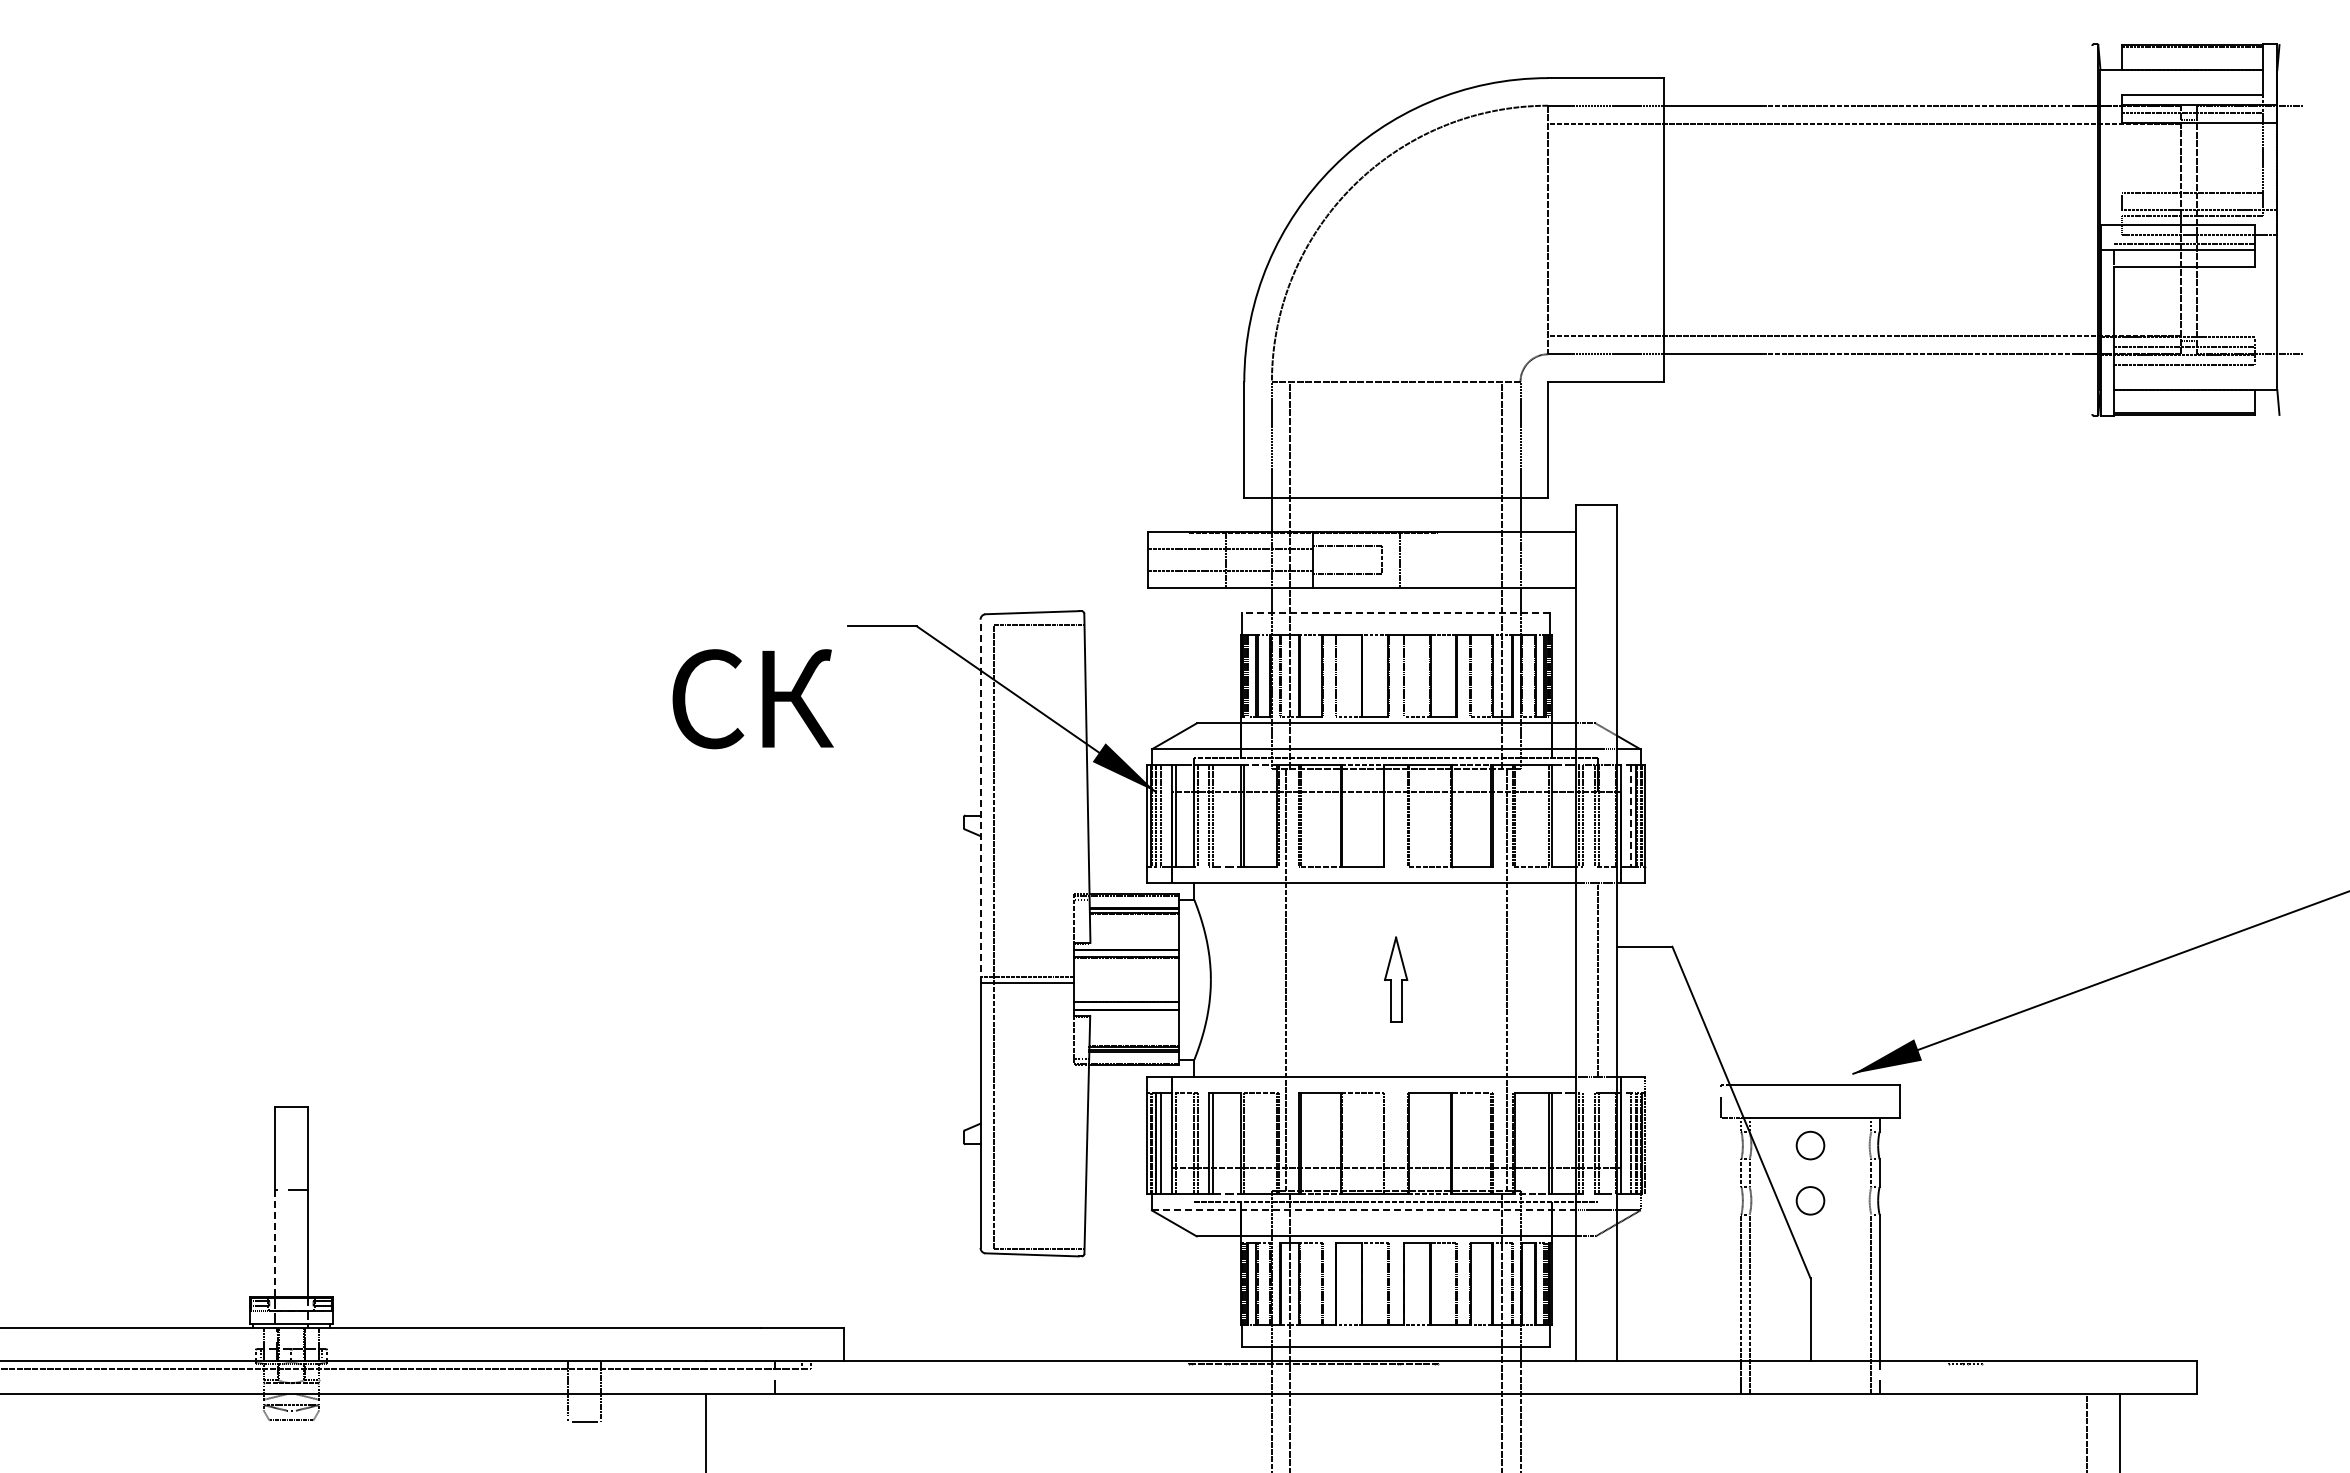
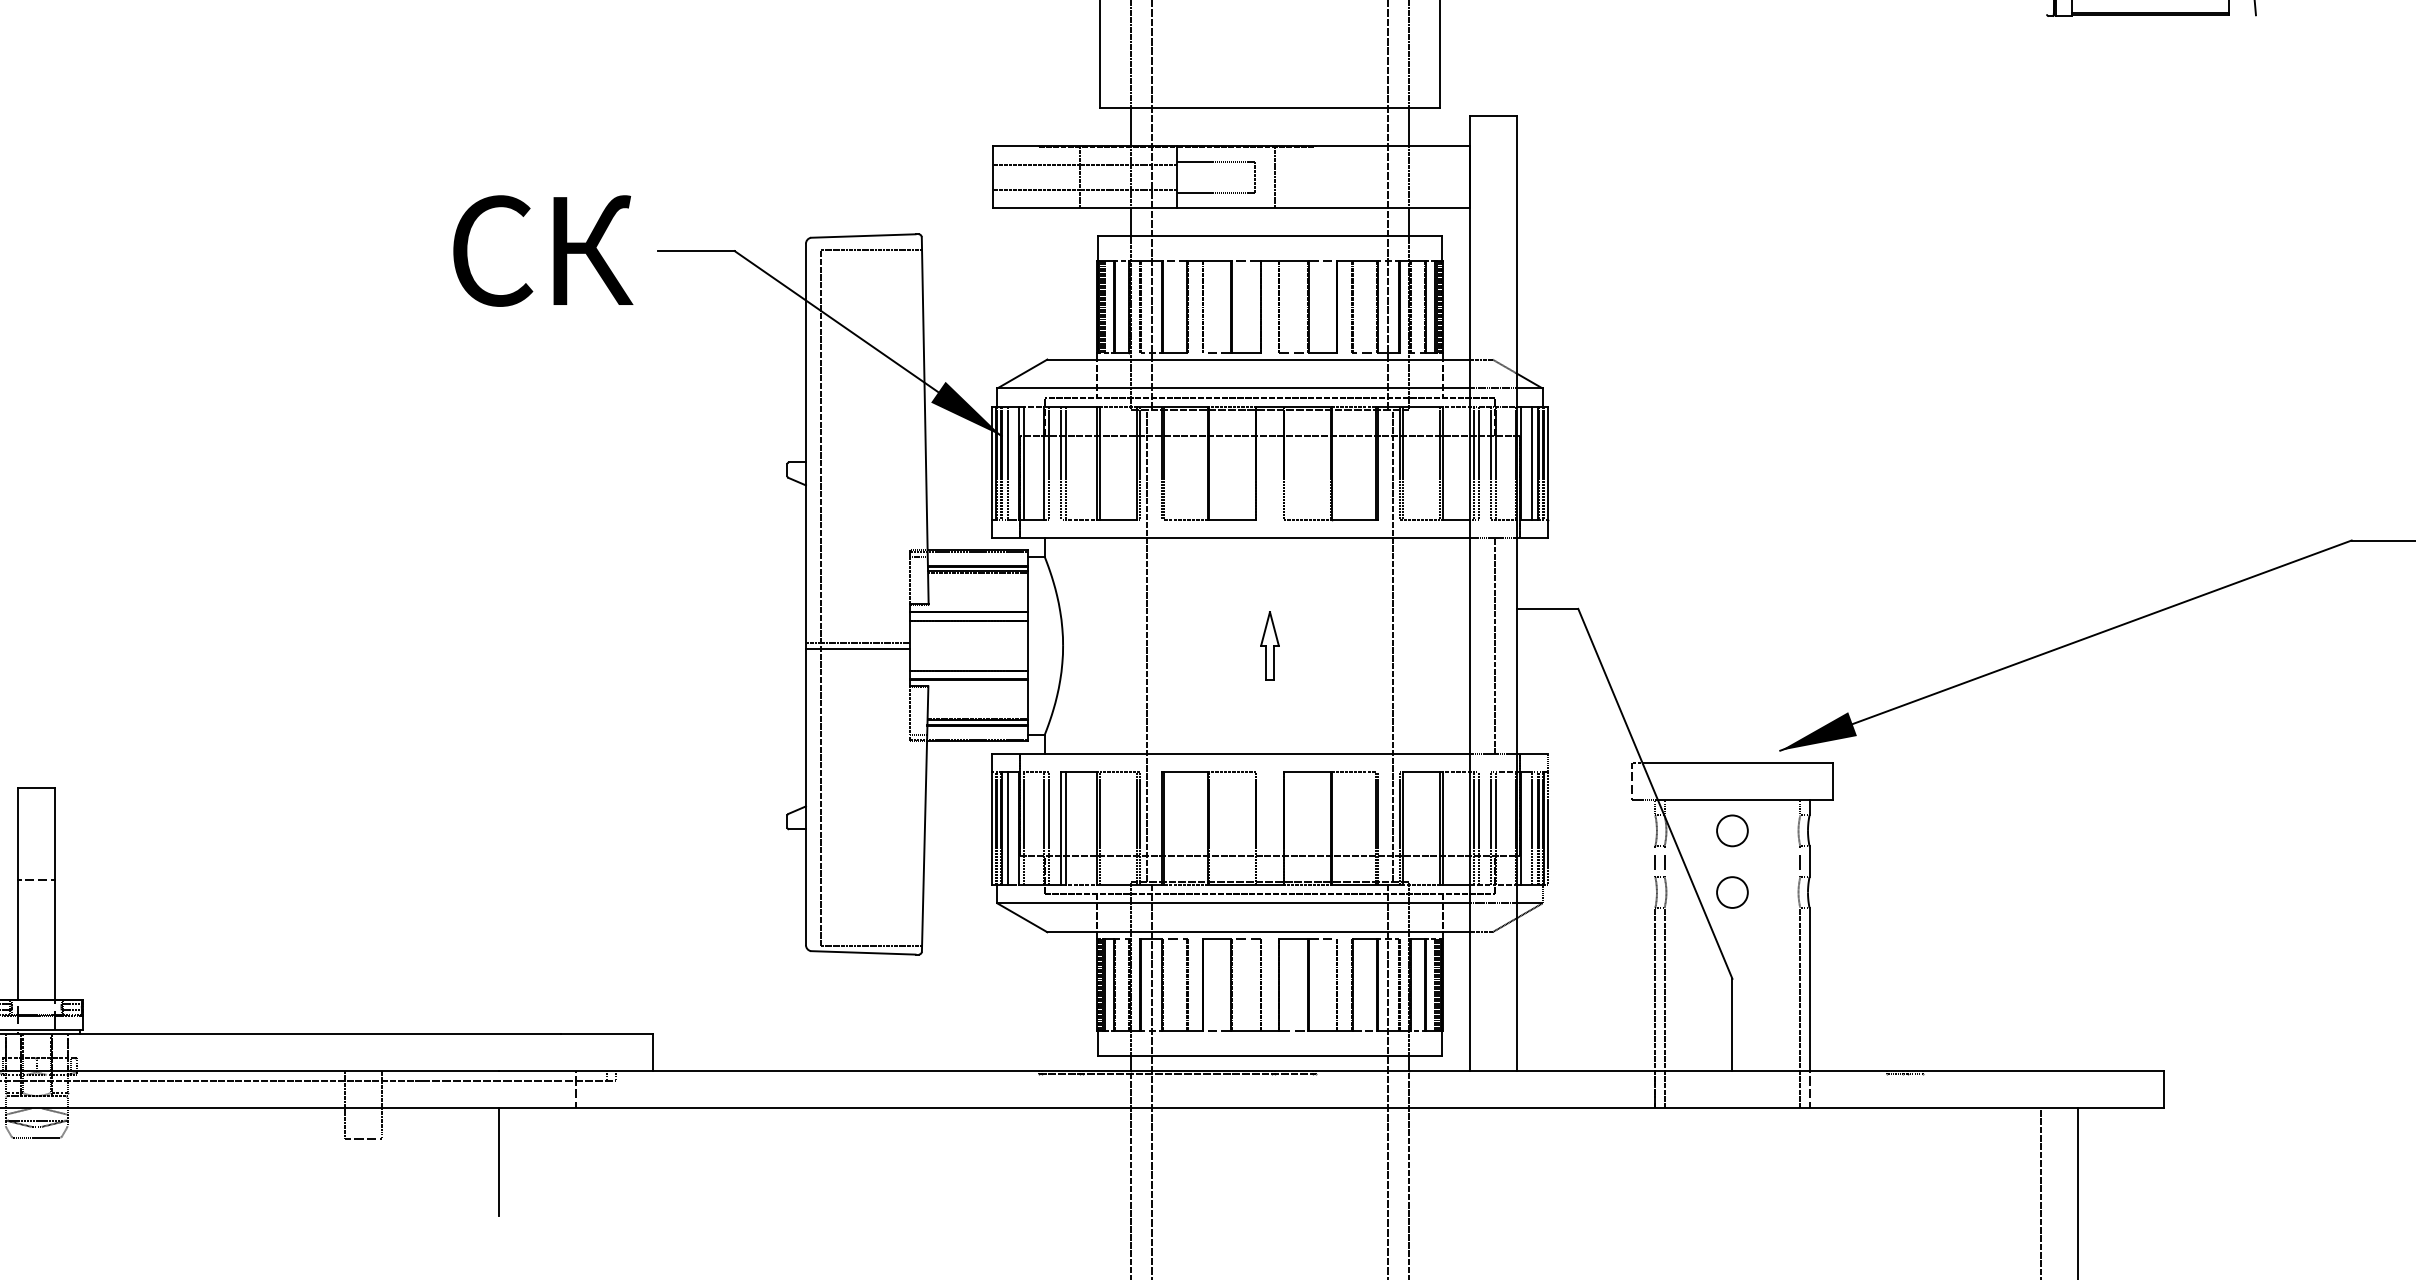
line: (1396, 612) -> (1270, 235), dashed -> solid
text: (752, 699) -> (542, 251), moved
line: (980, 800) -> (805, 445), dashed -> solid
line: (1631, 816) -> (1532, 463), dashed -> solid
part: (1396, 979) -> (1270, 645), size x0.71
line: (1363, 1210) -> (1233, 903), dashed -> solid
line: (274, 1243) -> (17, 940), dashed -> solid

